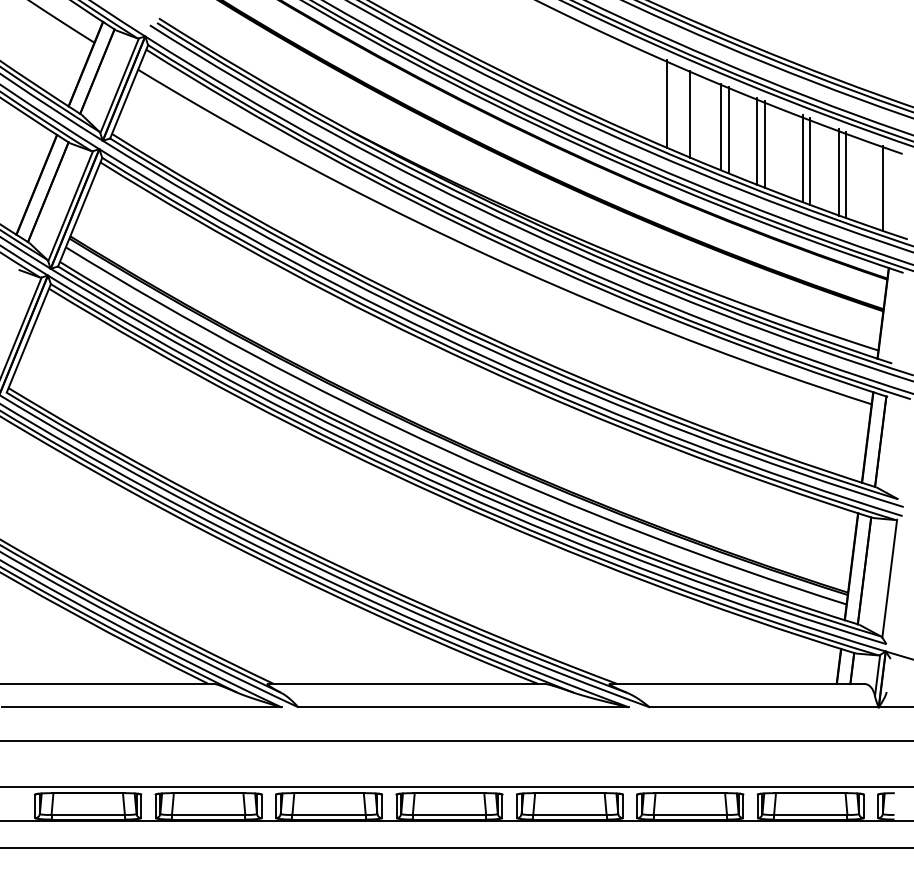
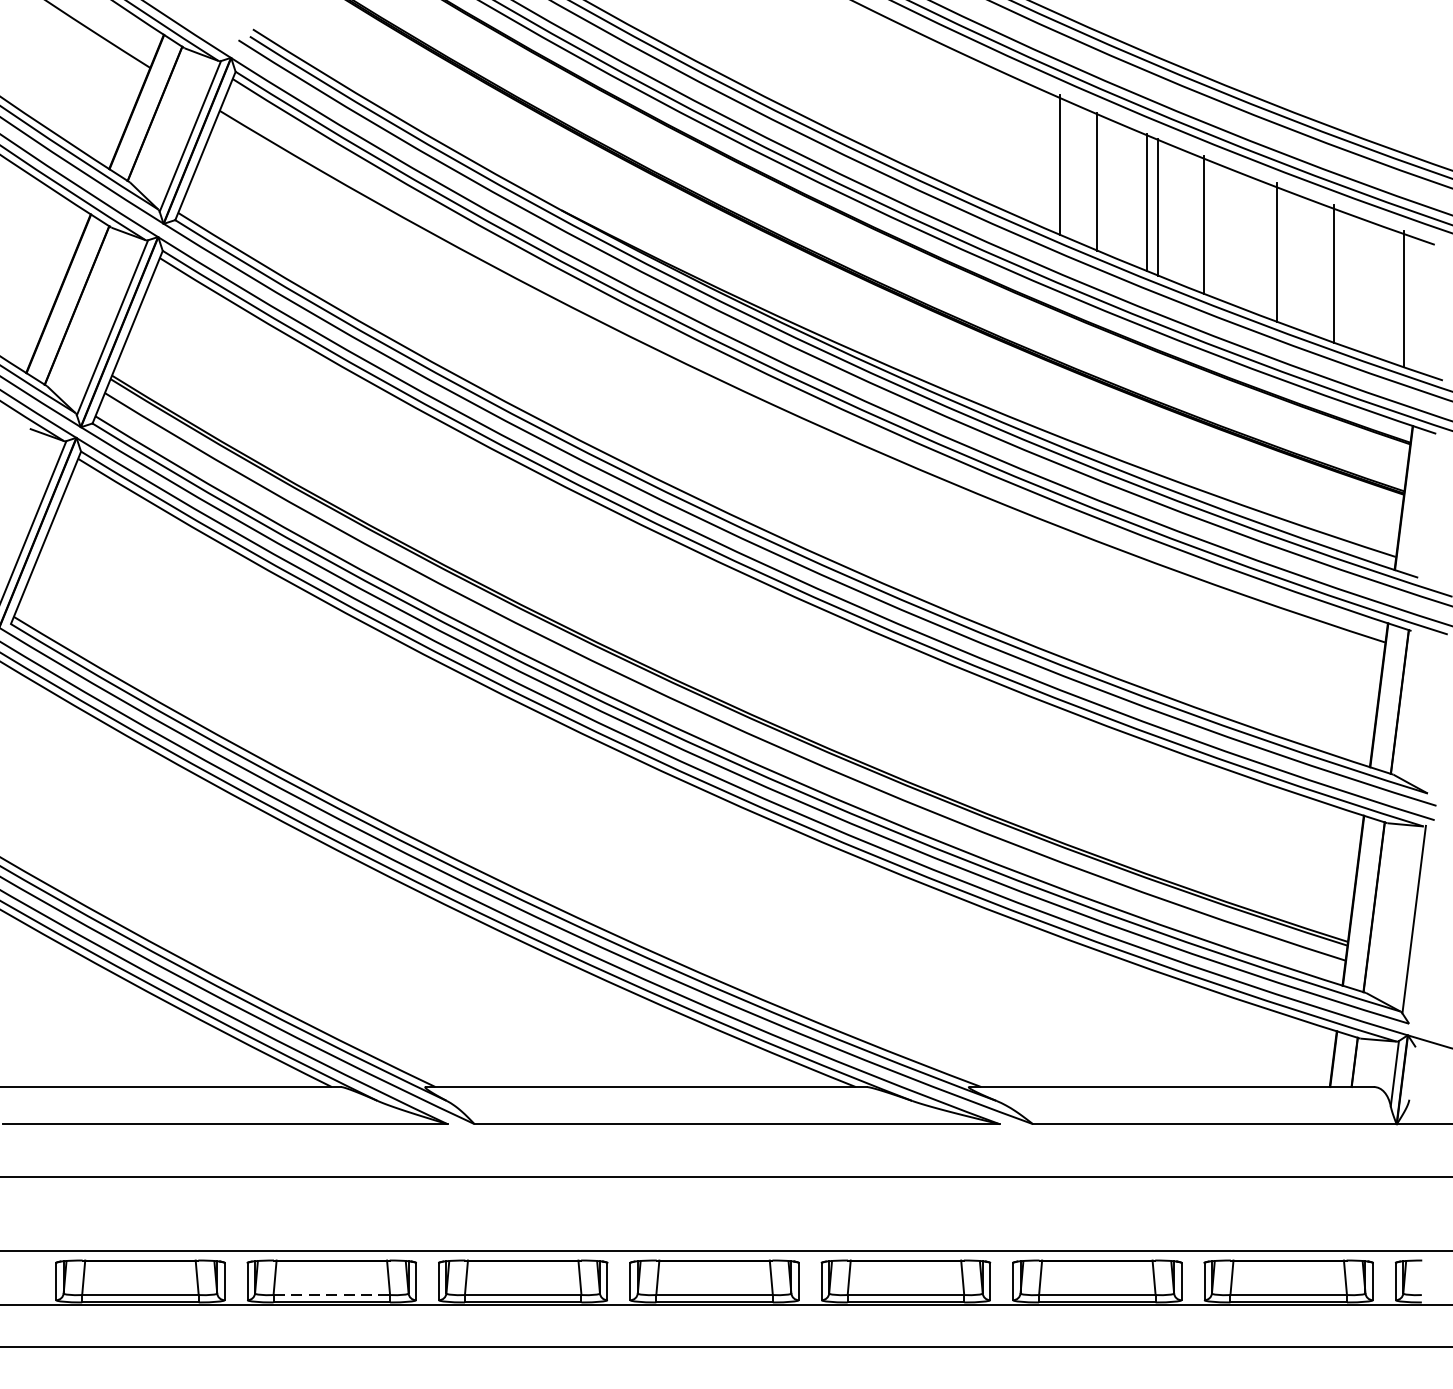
line: (764, 143) -> (1215, 228), removed
line: (810, 161) -> (1288, 256), removed
line: (846, 174) -> (1345, 277), removed
line: (208, 814) -> (331, 1294), solid -> dashed

